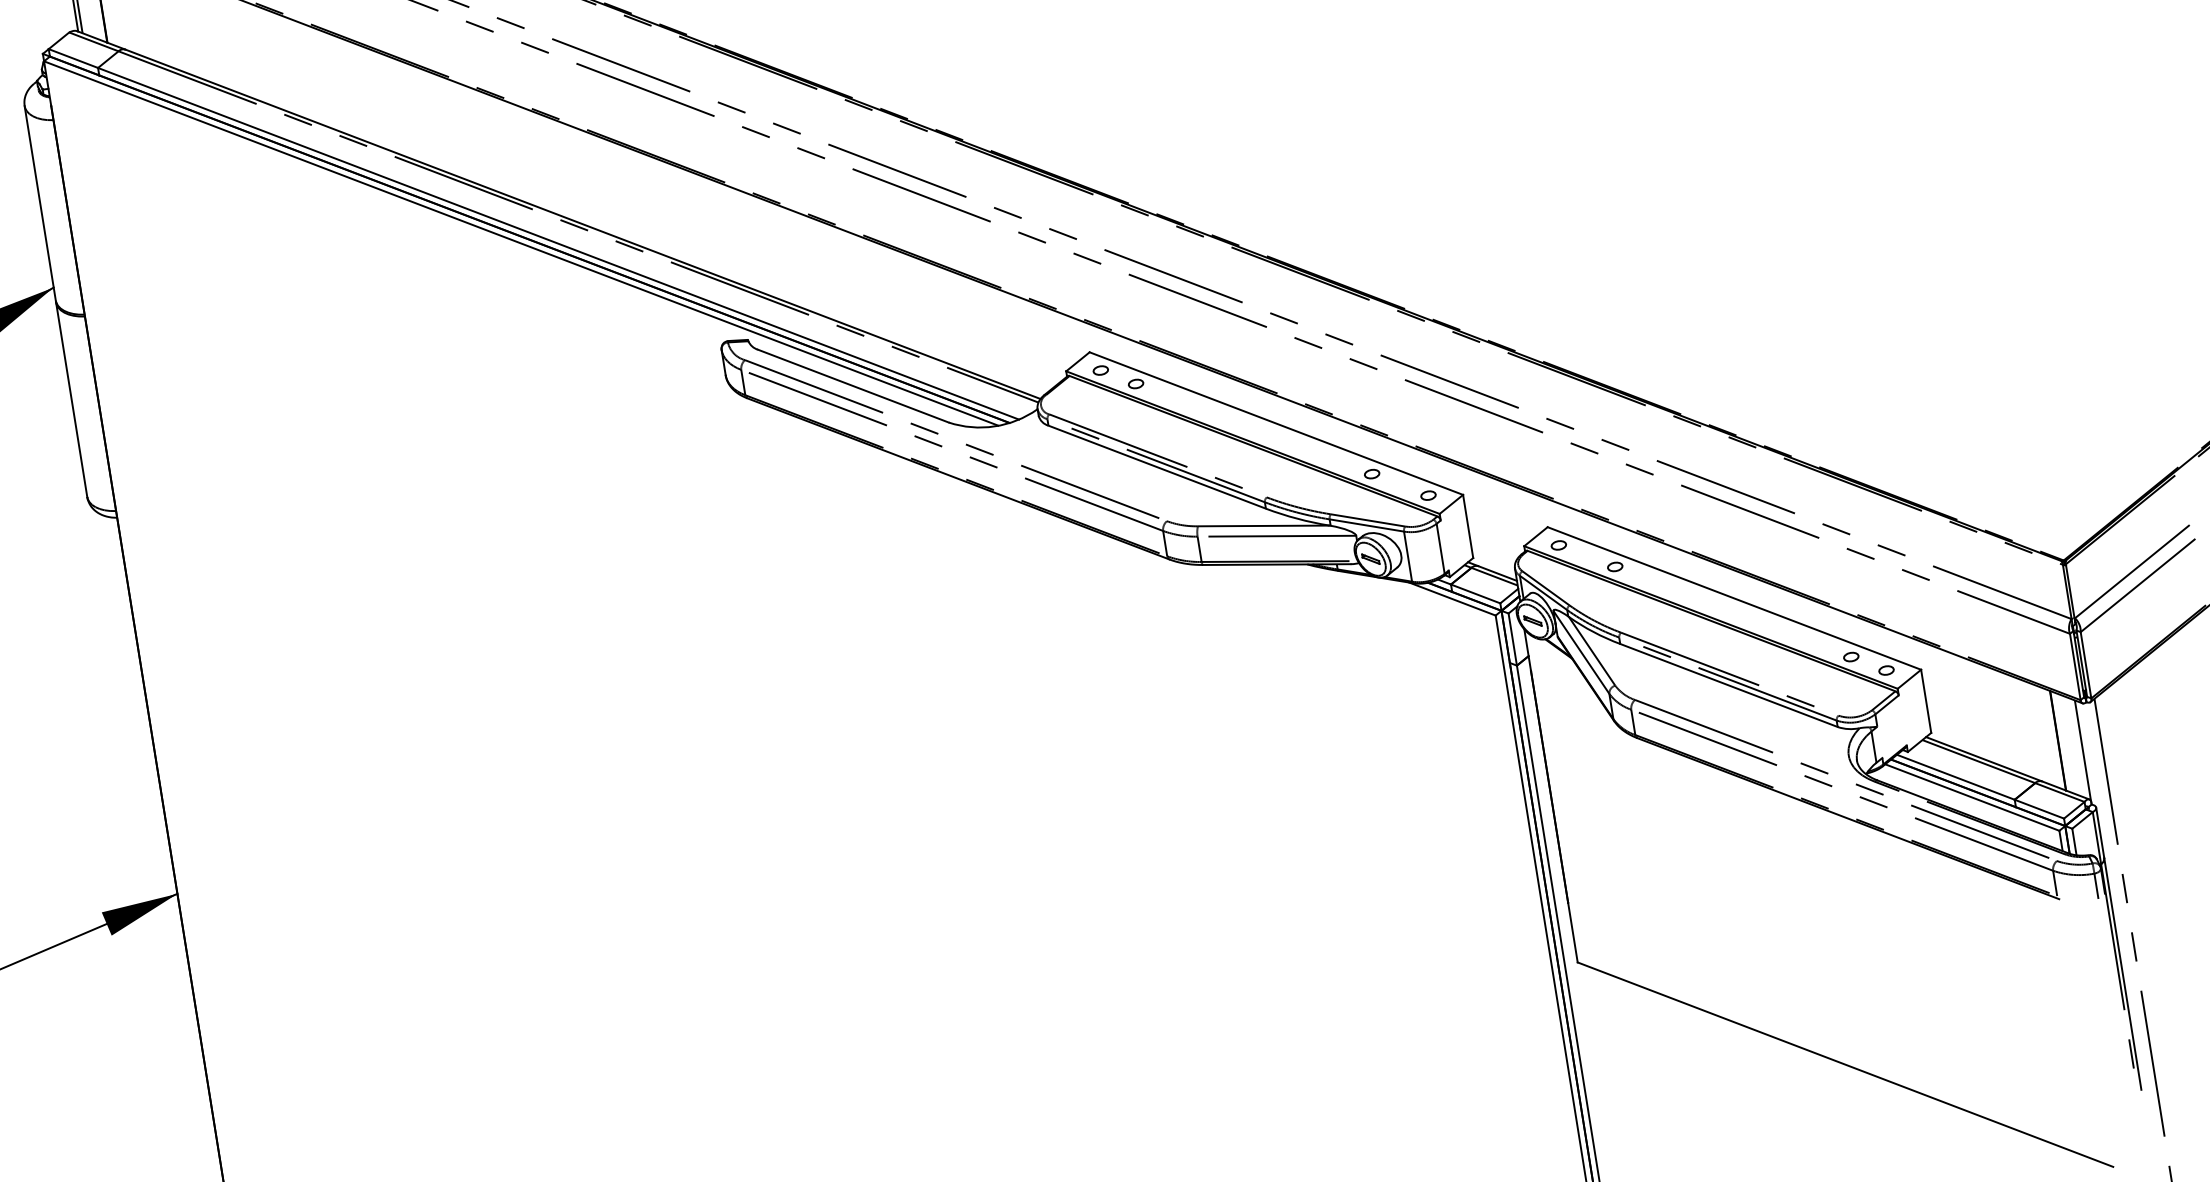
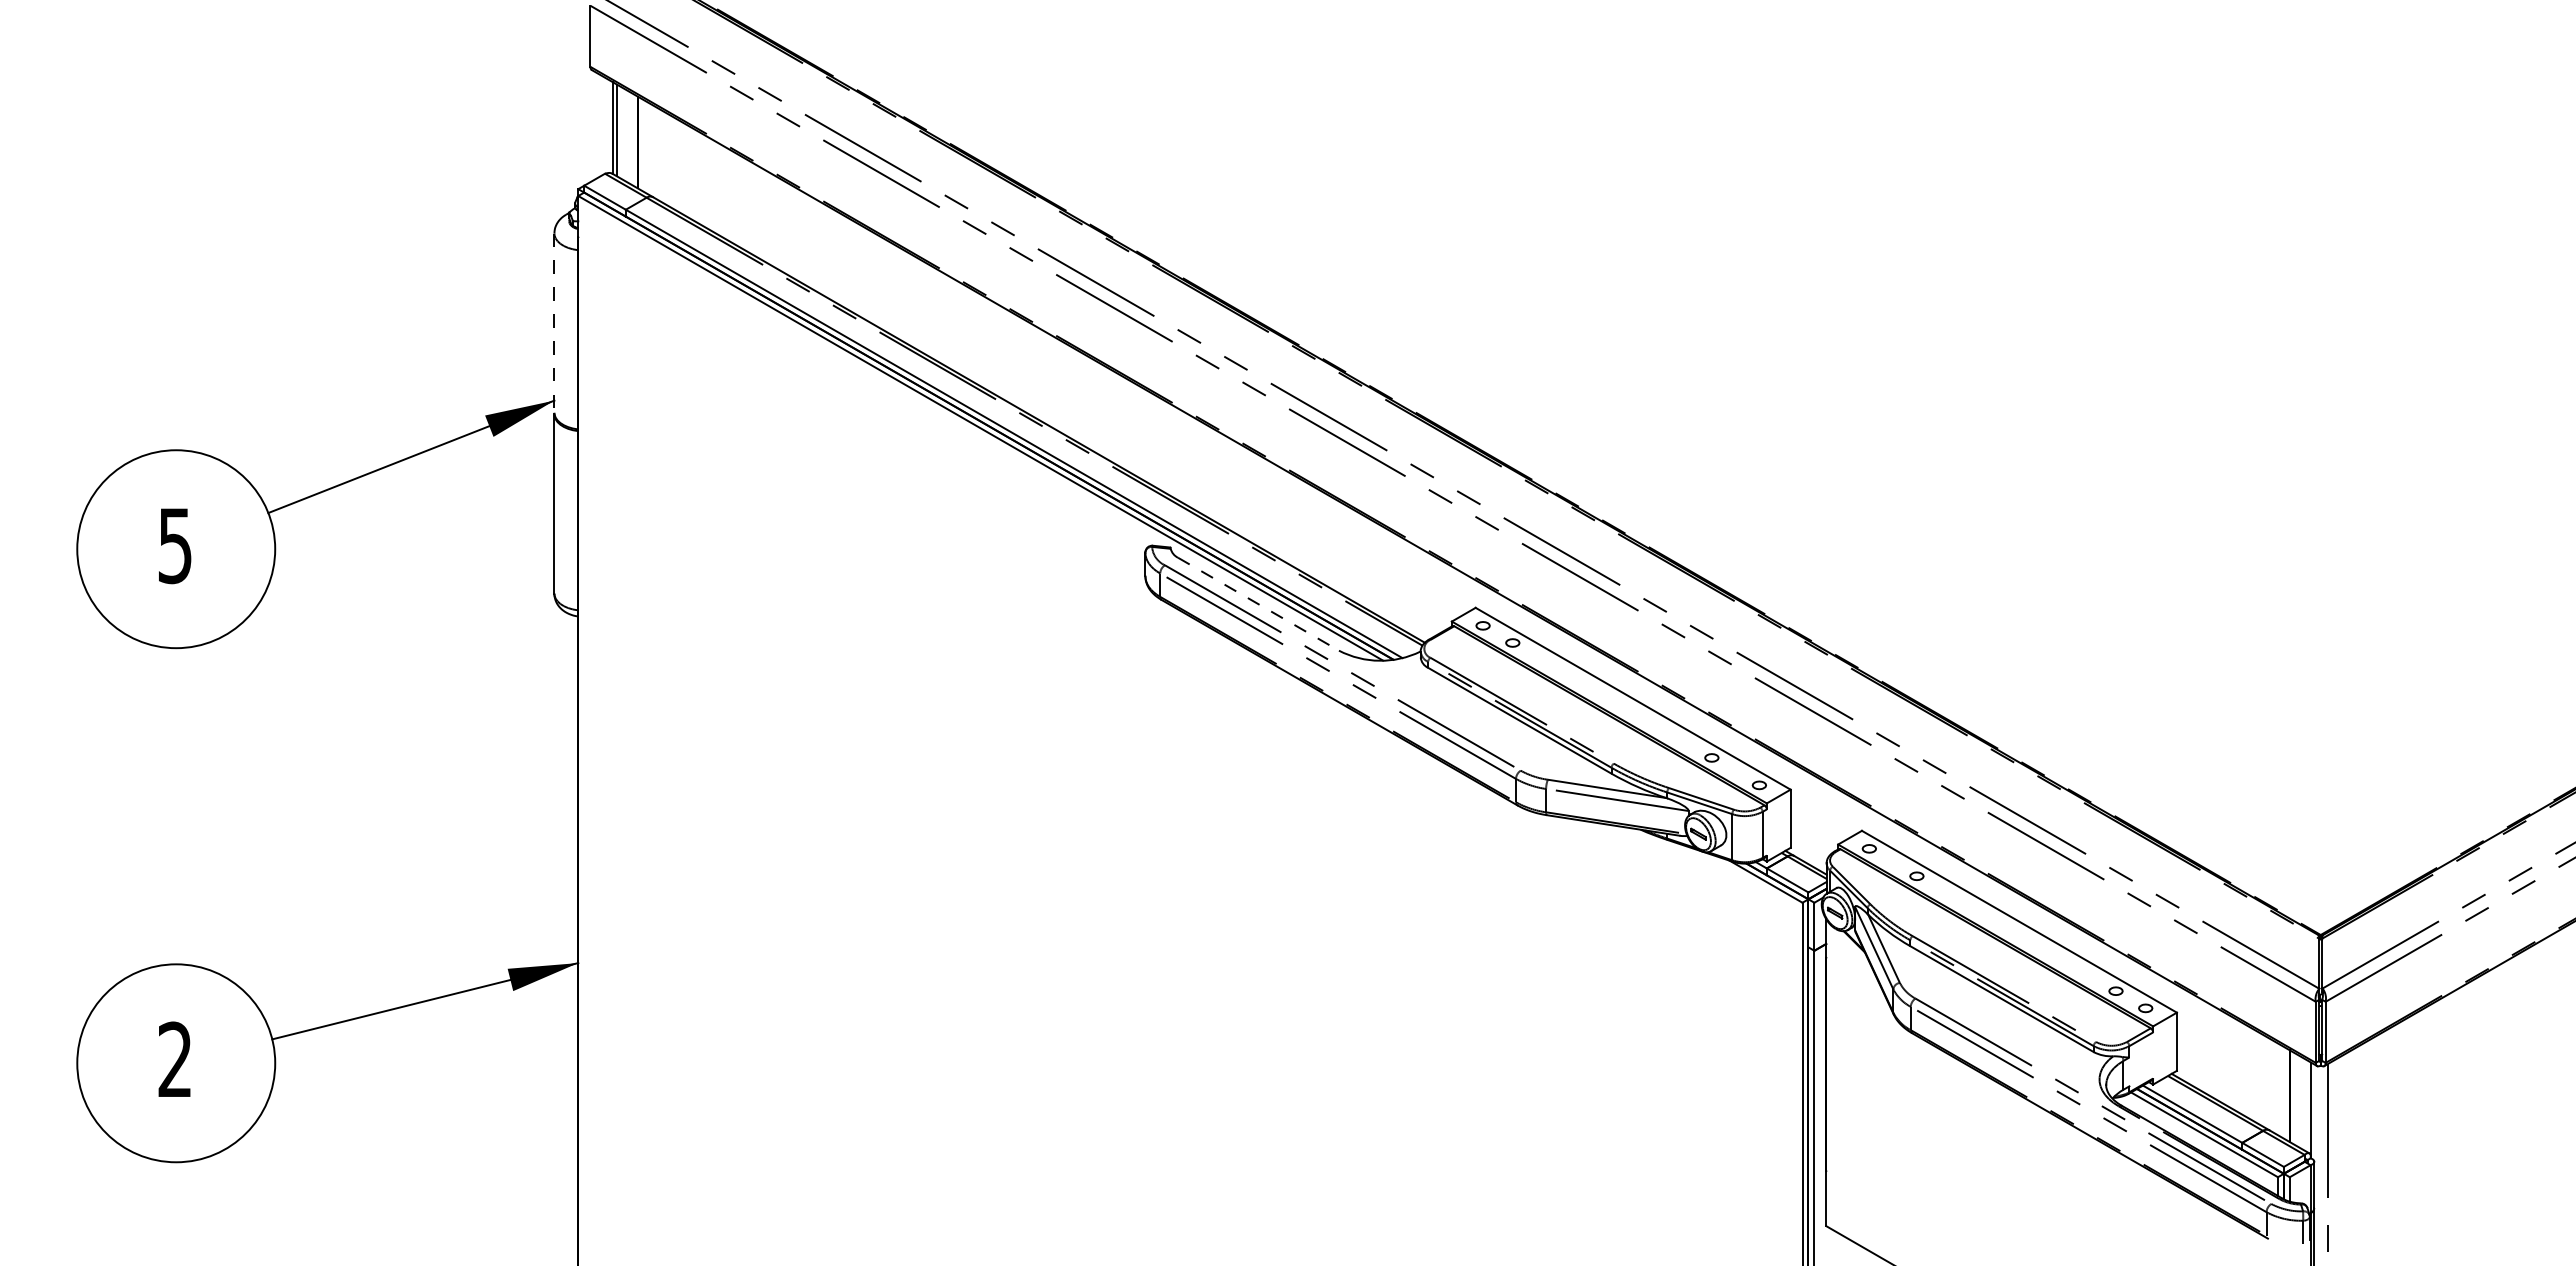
line: (40, 203) -> (554, 323), solid -> dashed
line: (853, 386) -> (1258, 604), solid -> dashed

